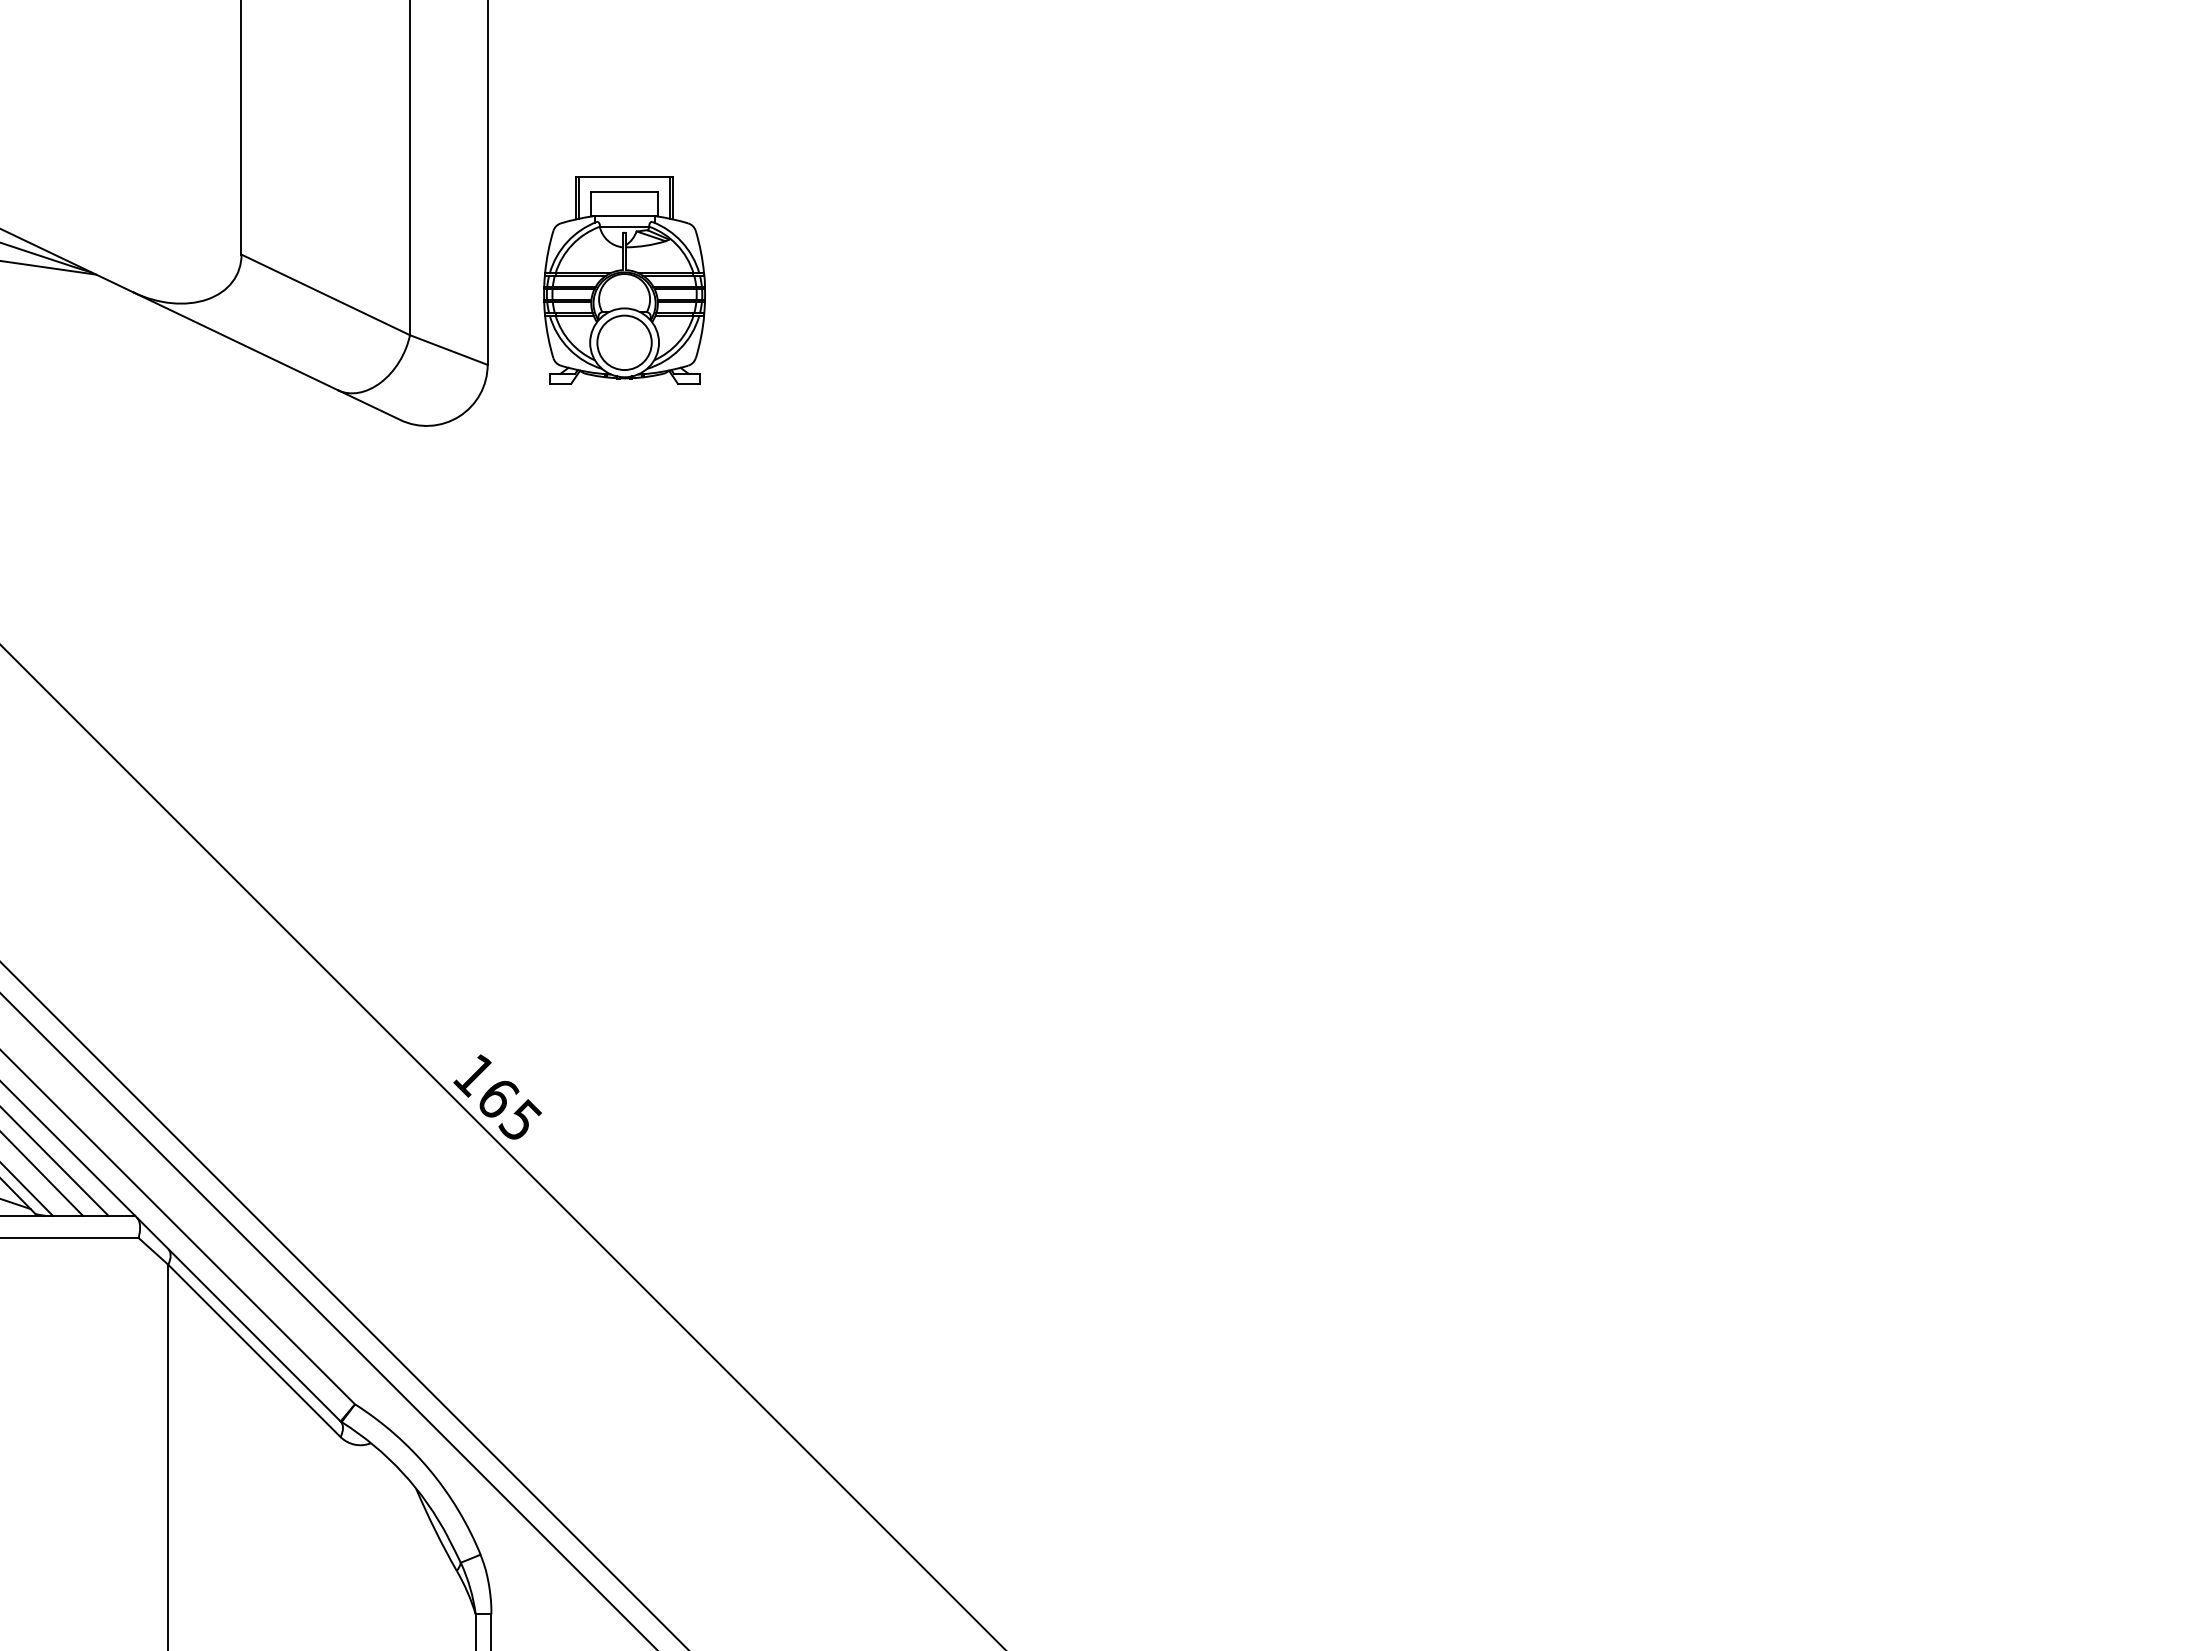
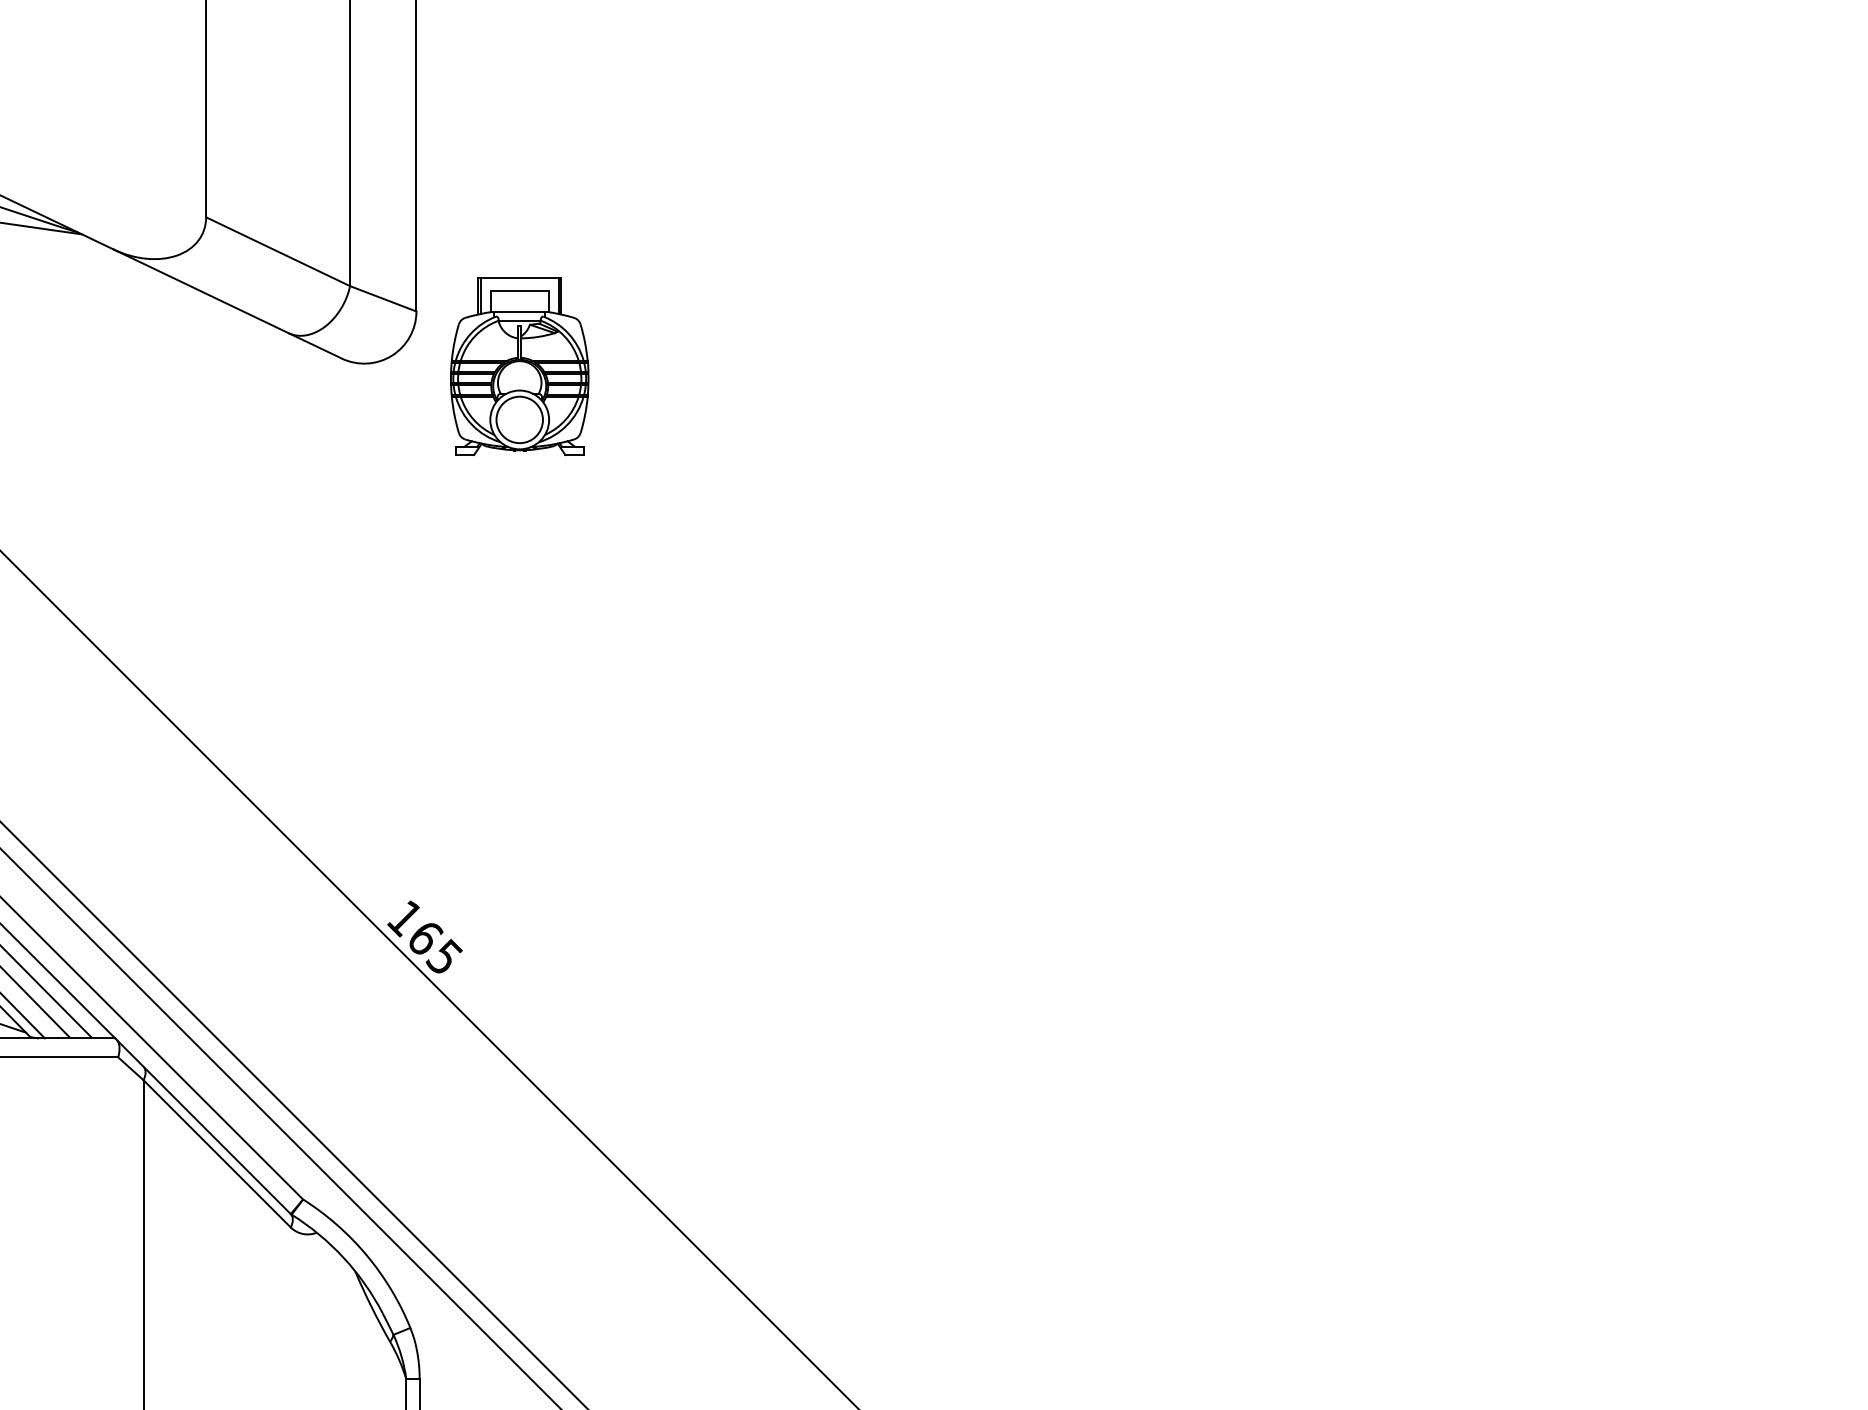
part: (624, 280) -> (519, 366), moved

